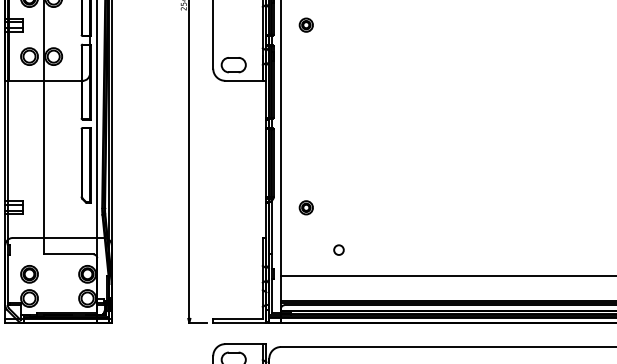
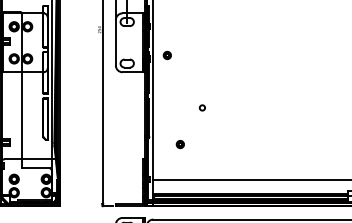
part: (304, 23) -> (166, 54), moved
part: (304, 207) -> (179, 144), moved
circle: (337, 249) -> (201, 107), moved

